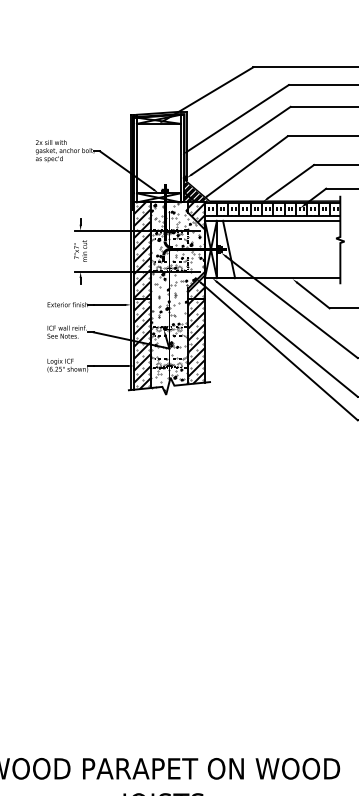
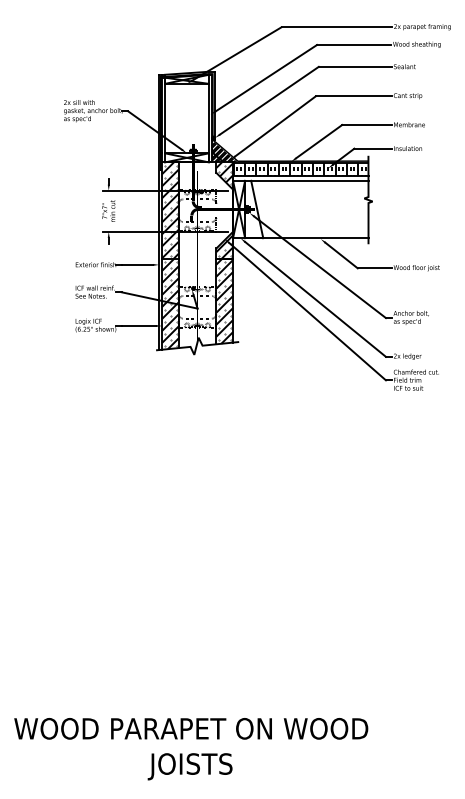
hatch: (177, 296) -> (205, 256), removed

